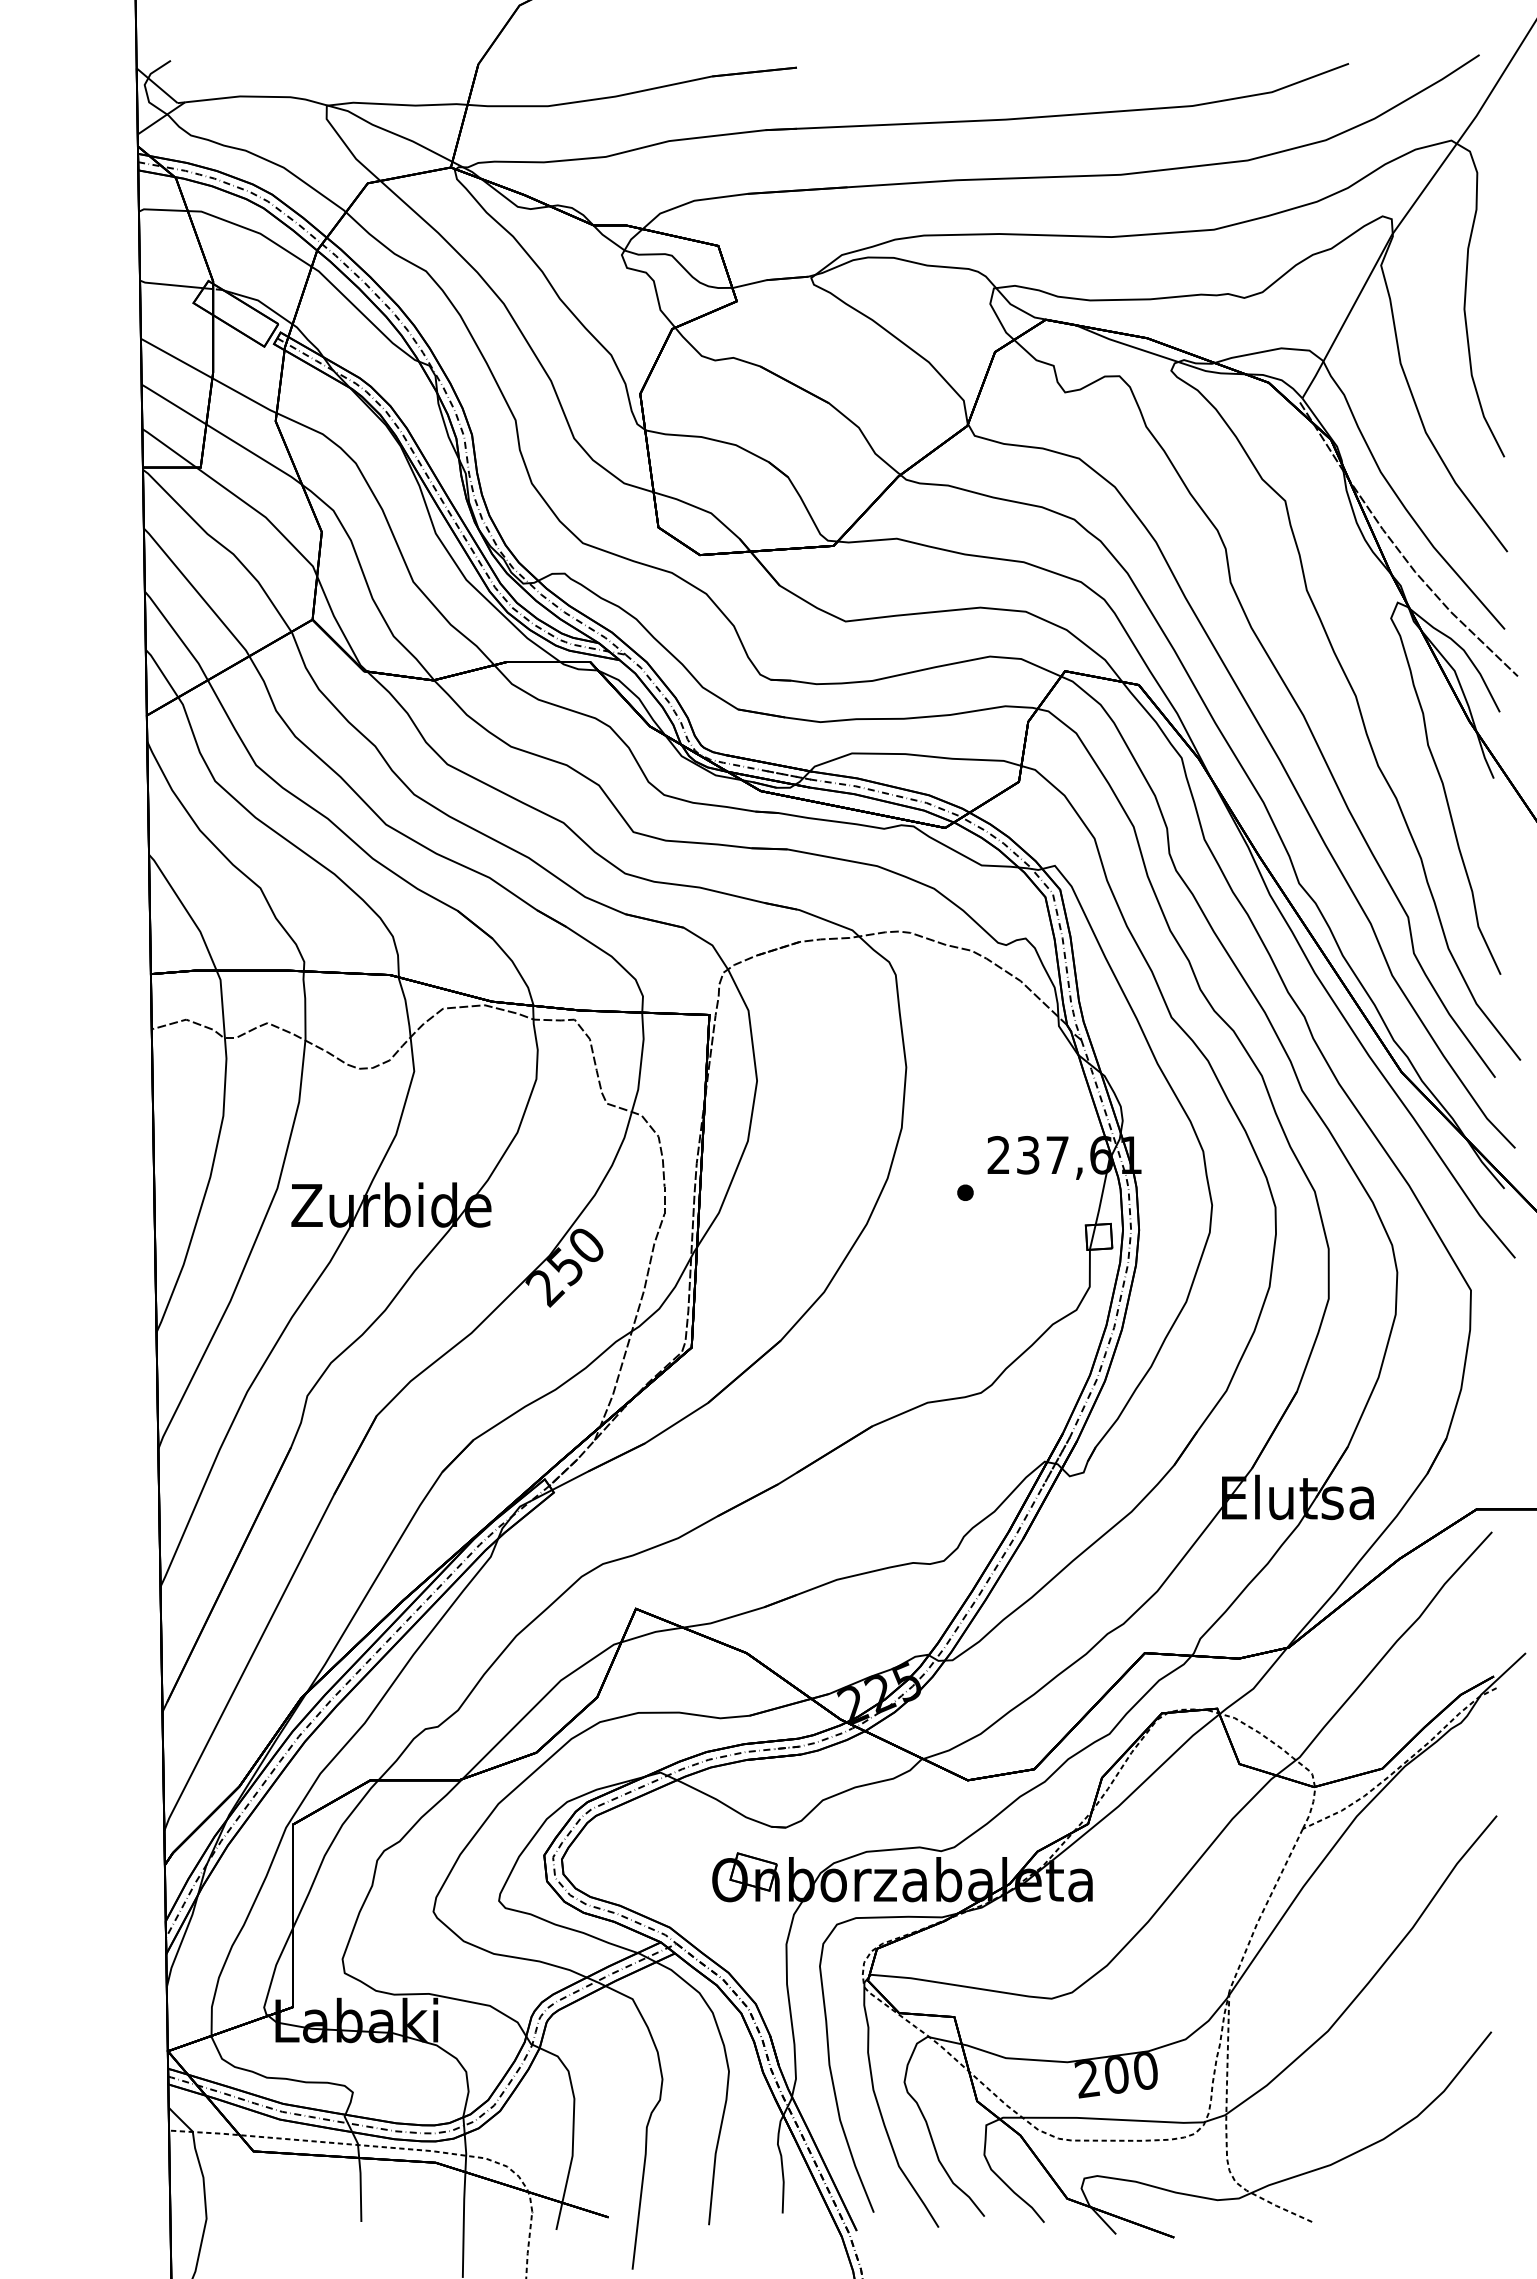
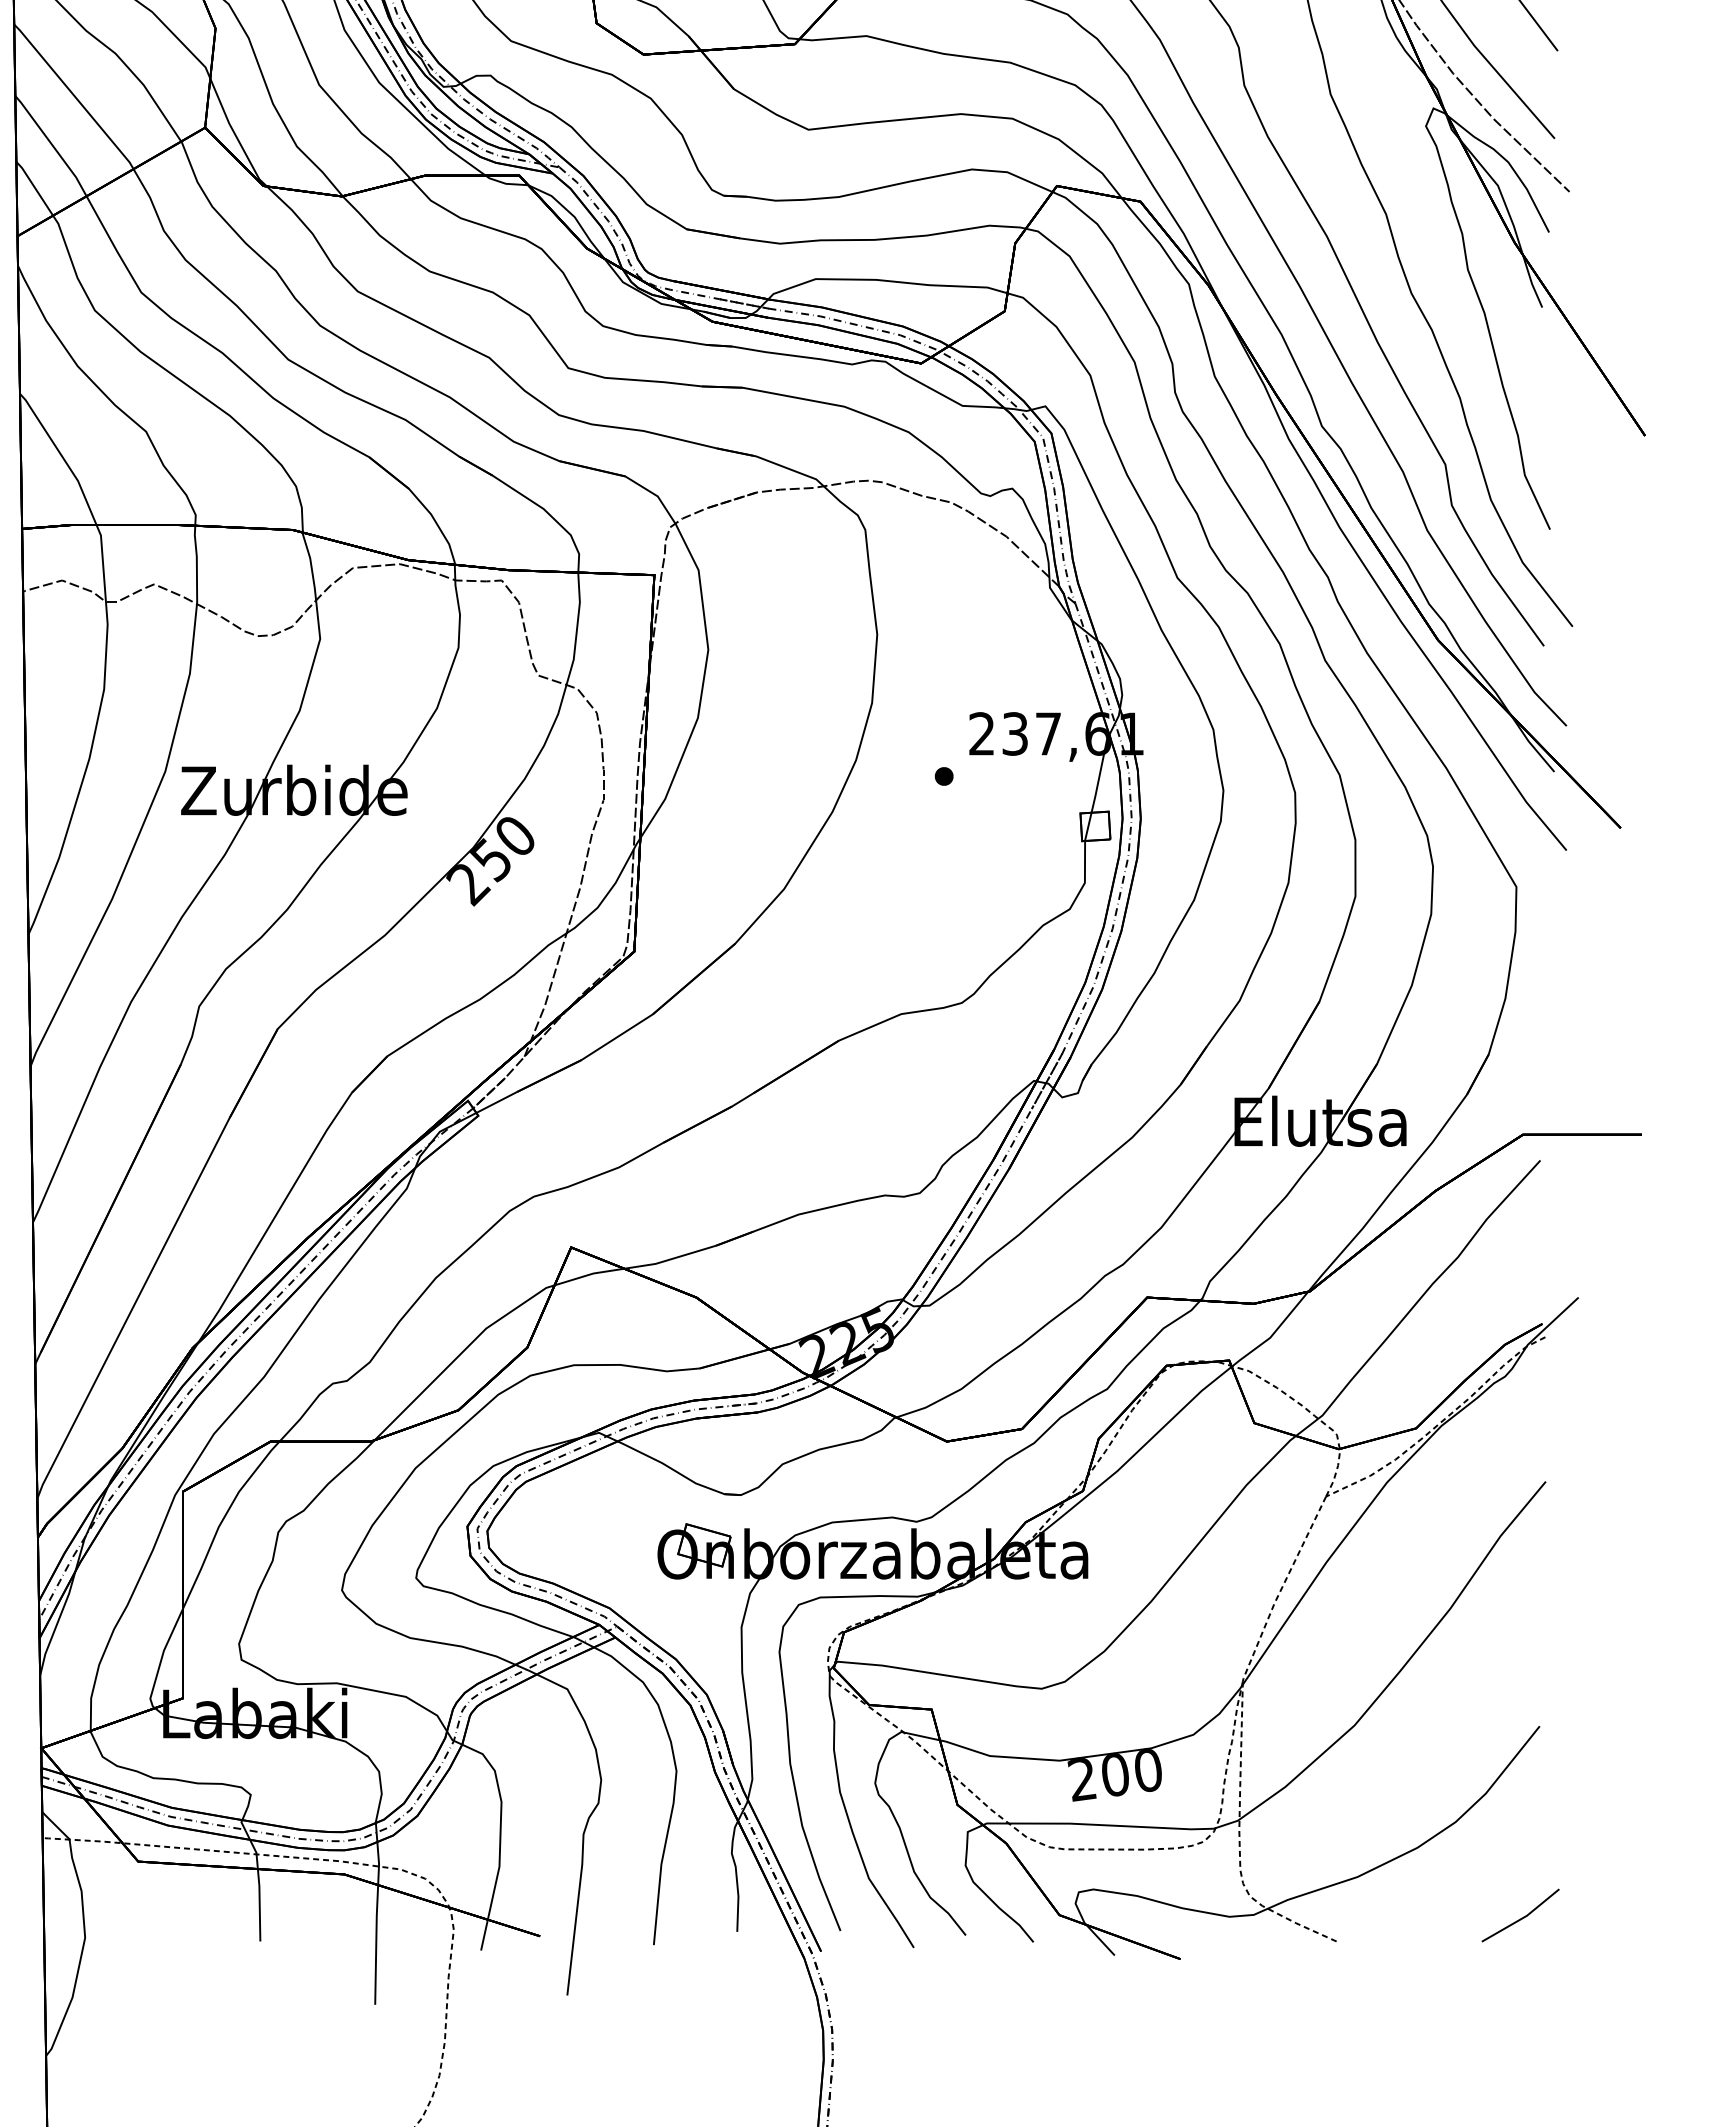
line: (1476, 2200) -> (1522, 1917), added

